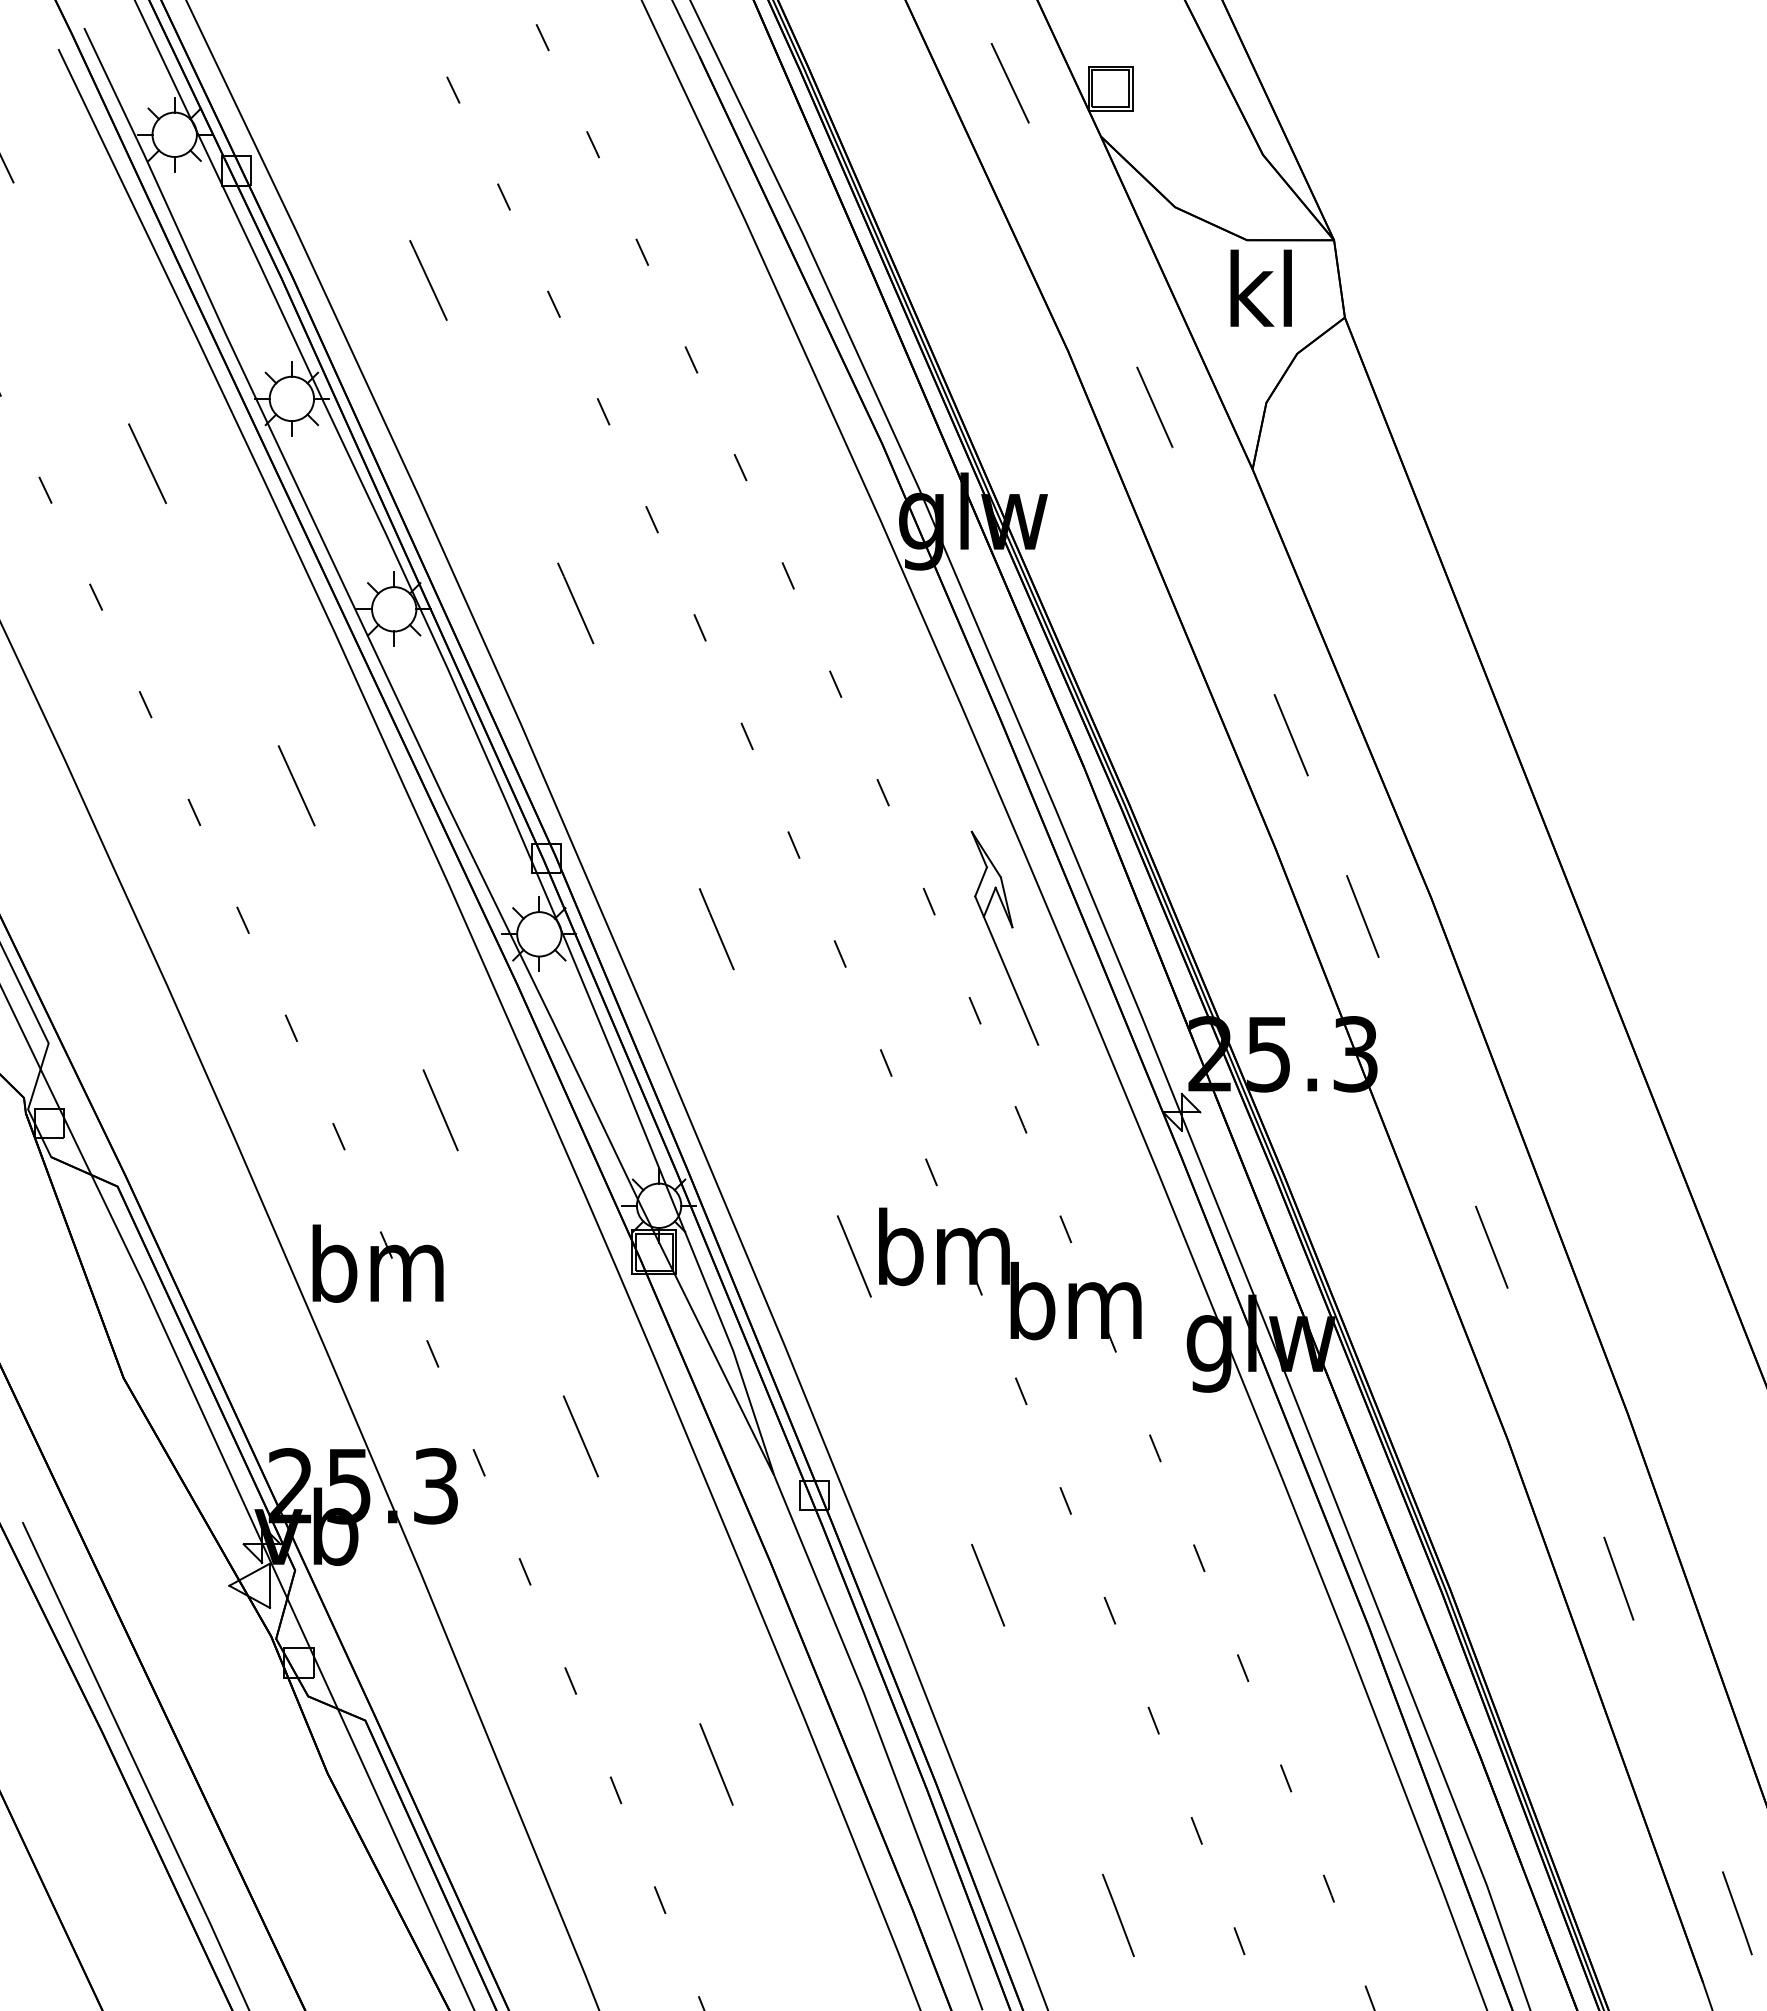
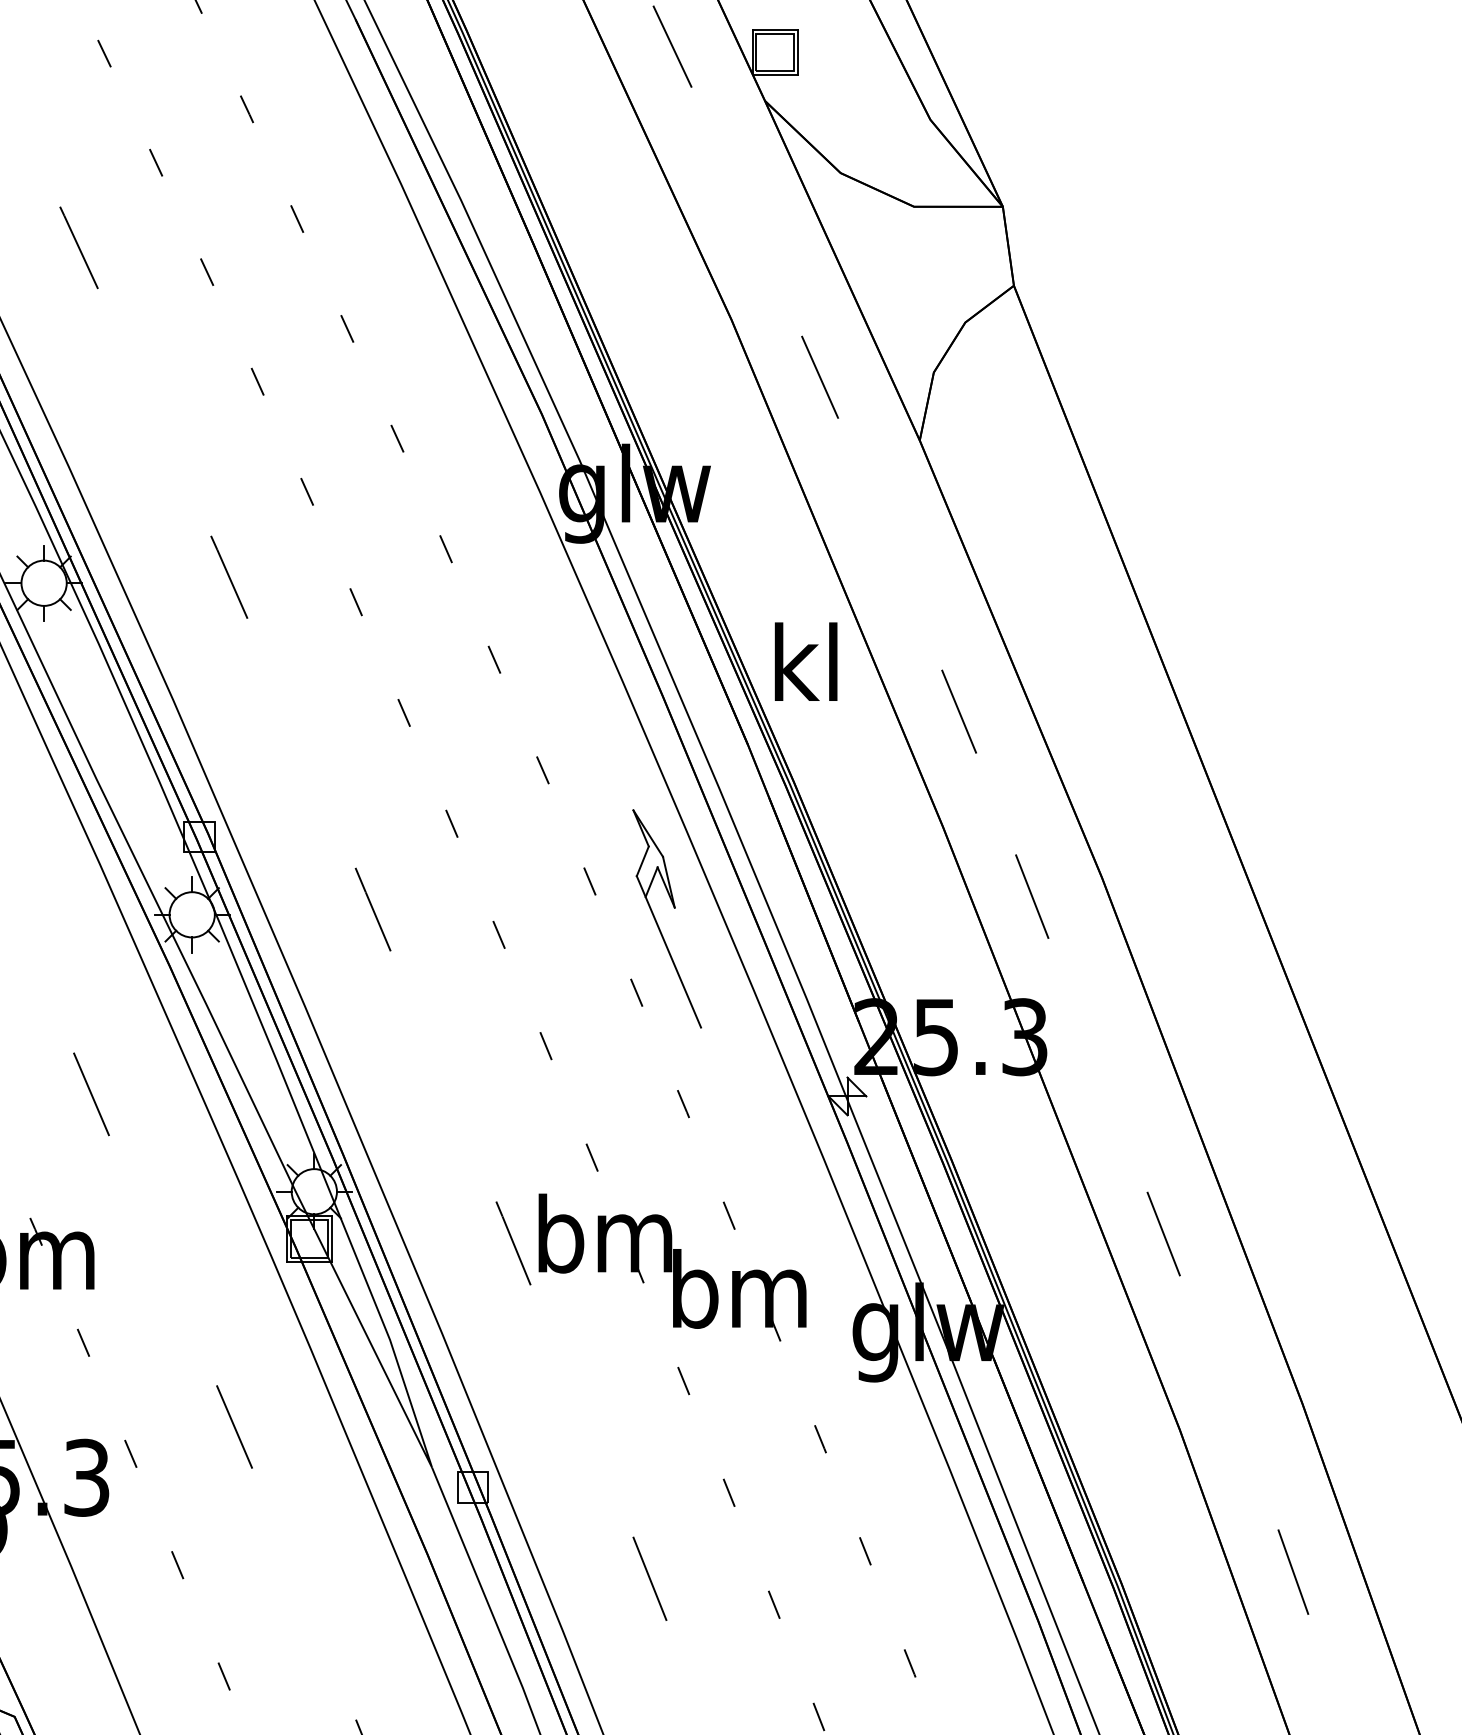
text: (1260, 287) -> (805, 661), moved

